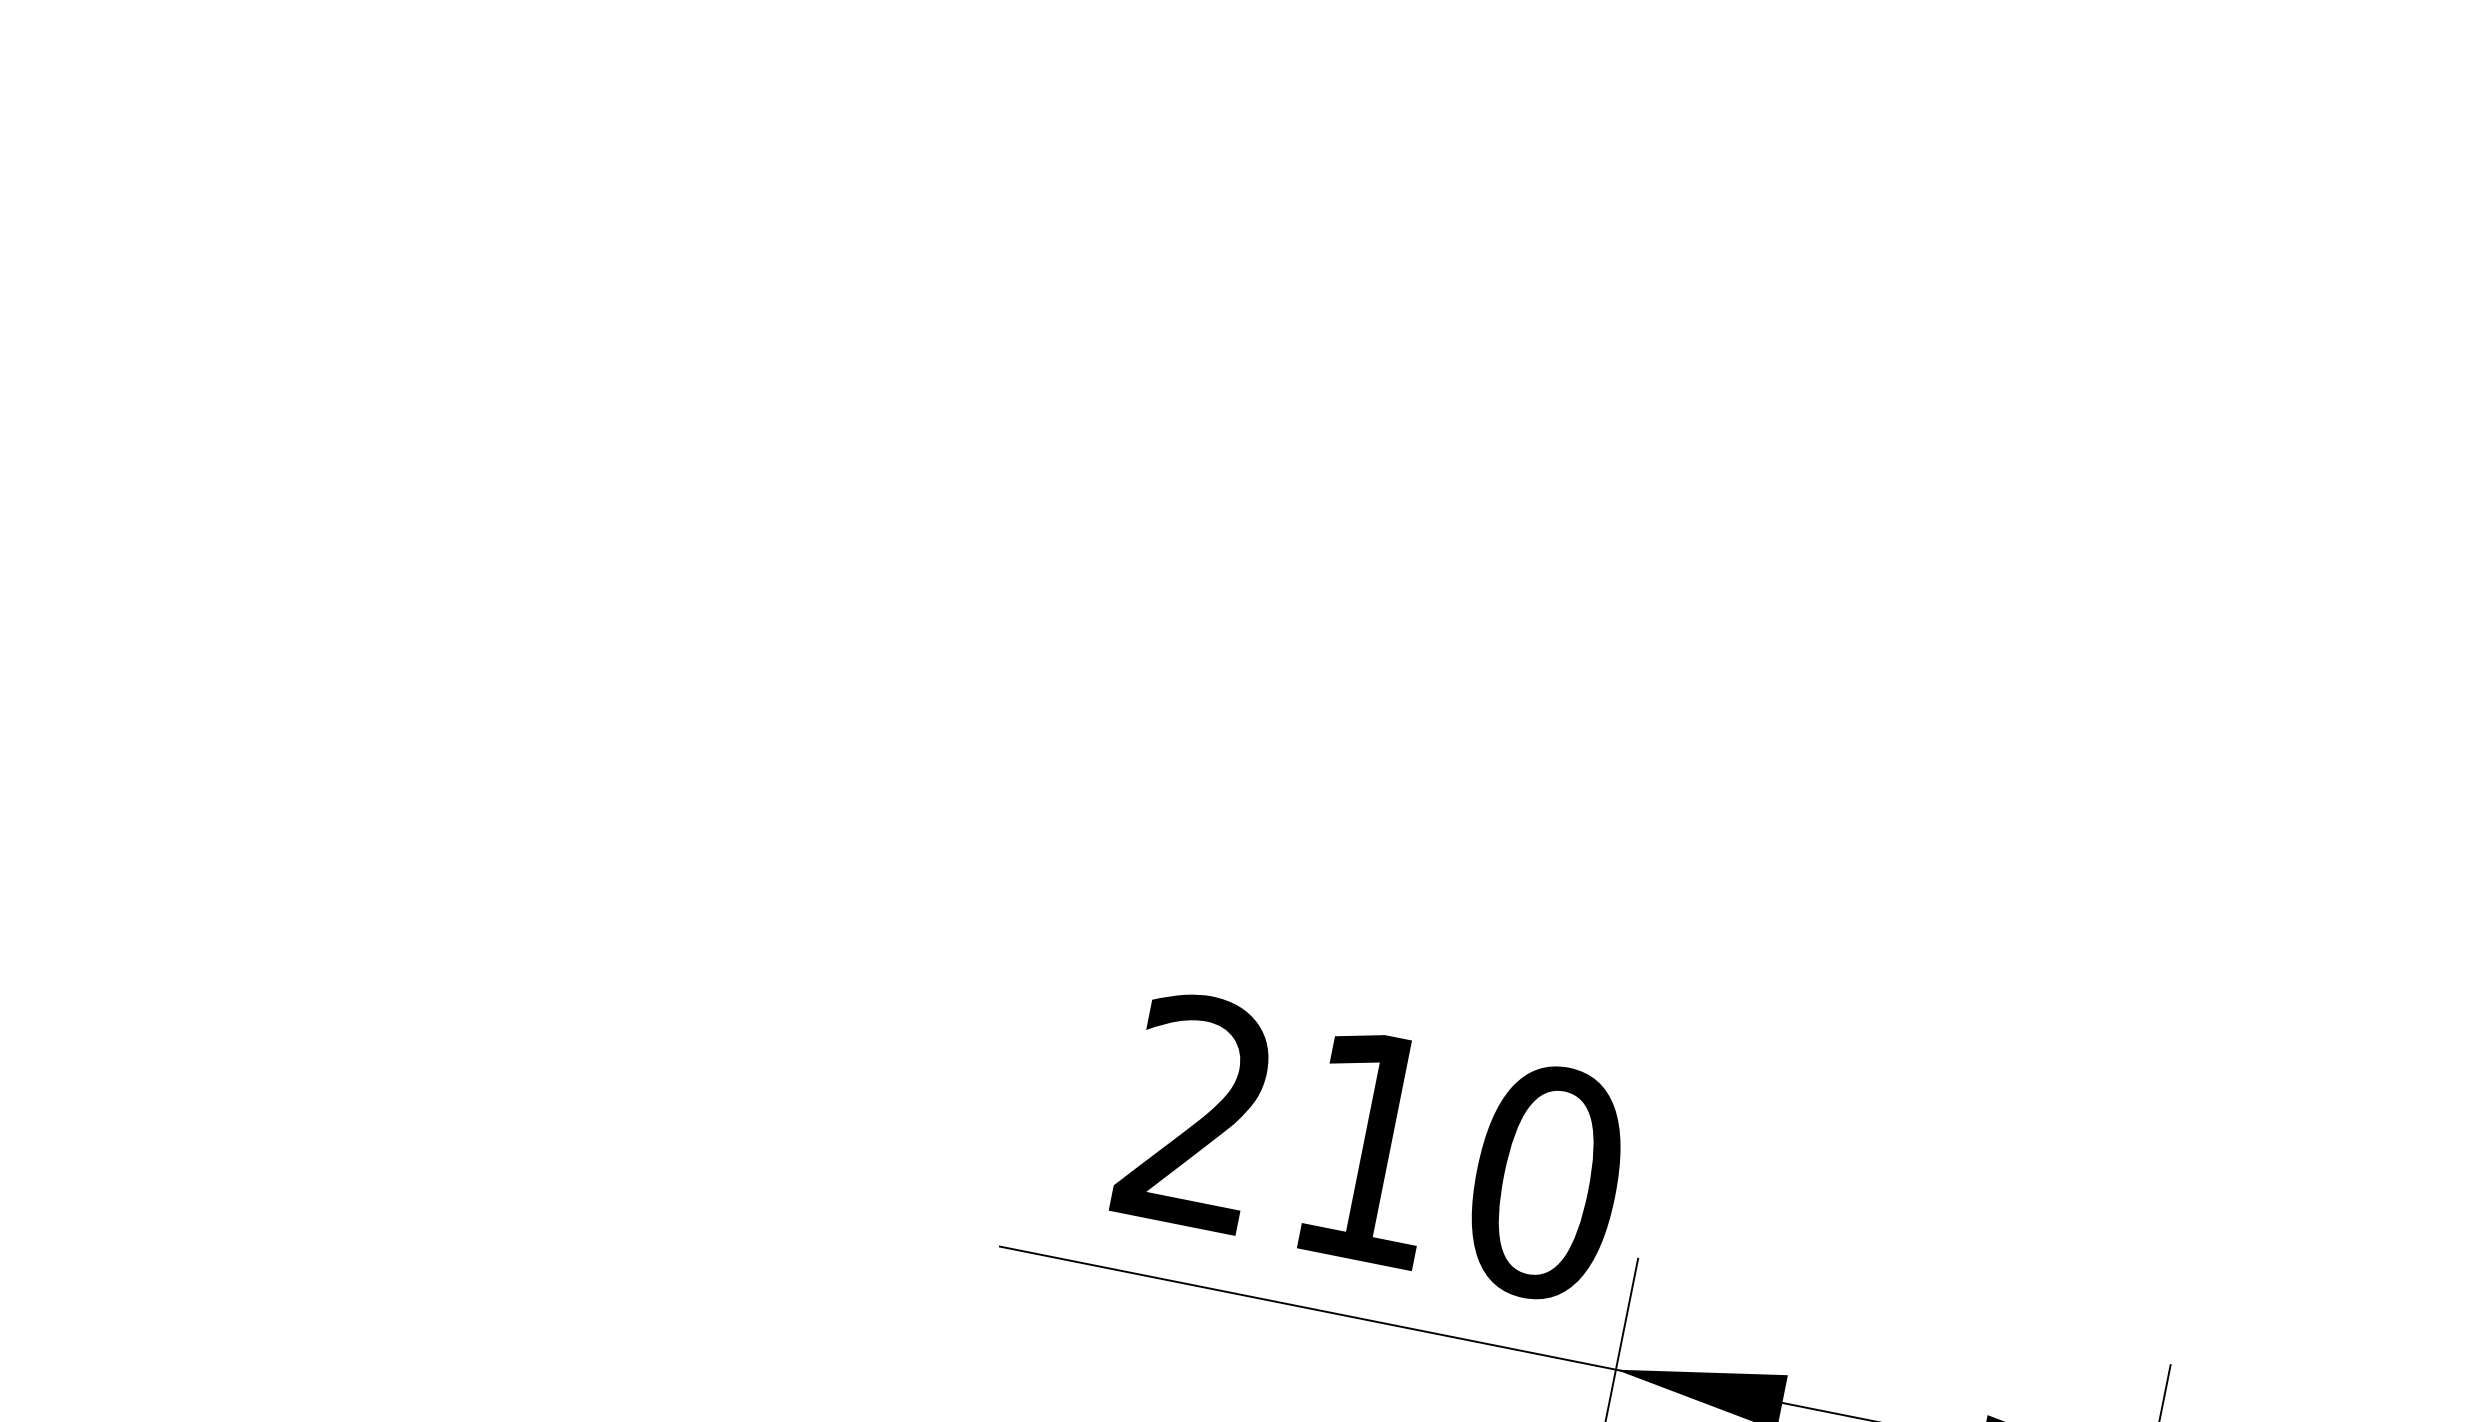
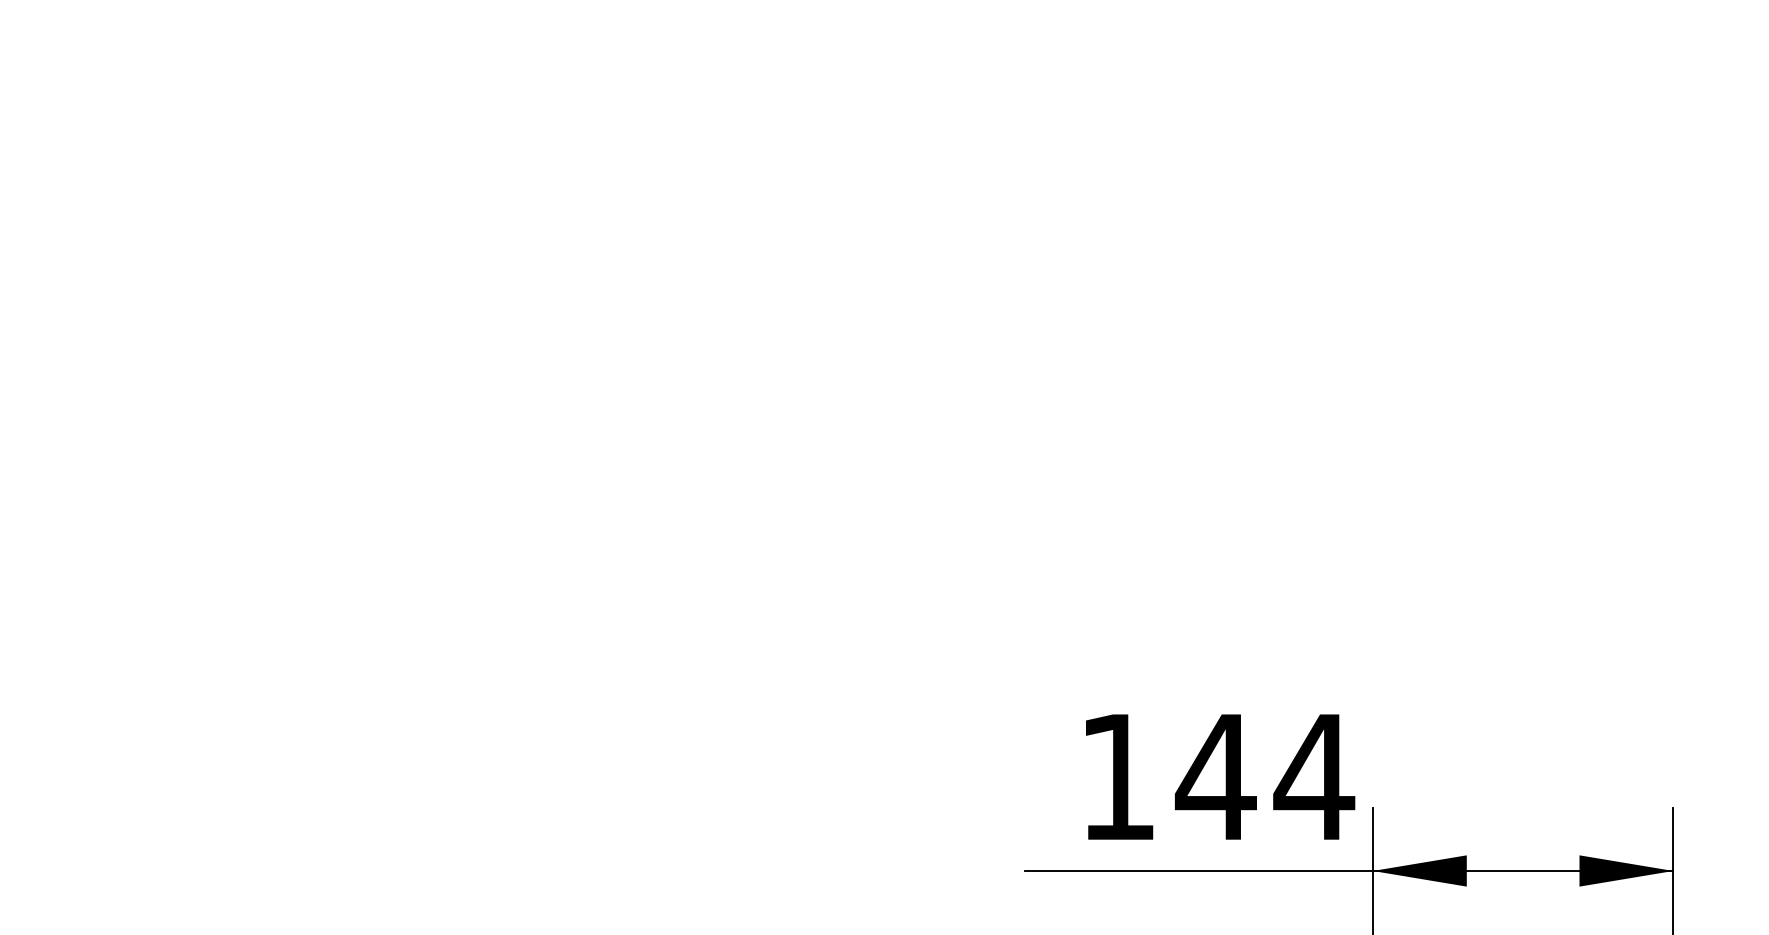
text: (1373, 1149) -> (1217, 777), 210 -> 144

